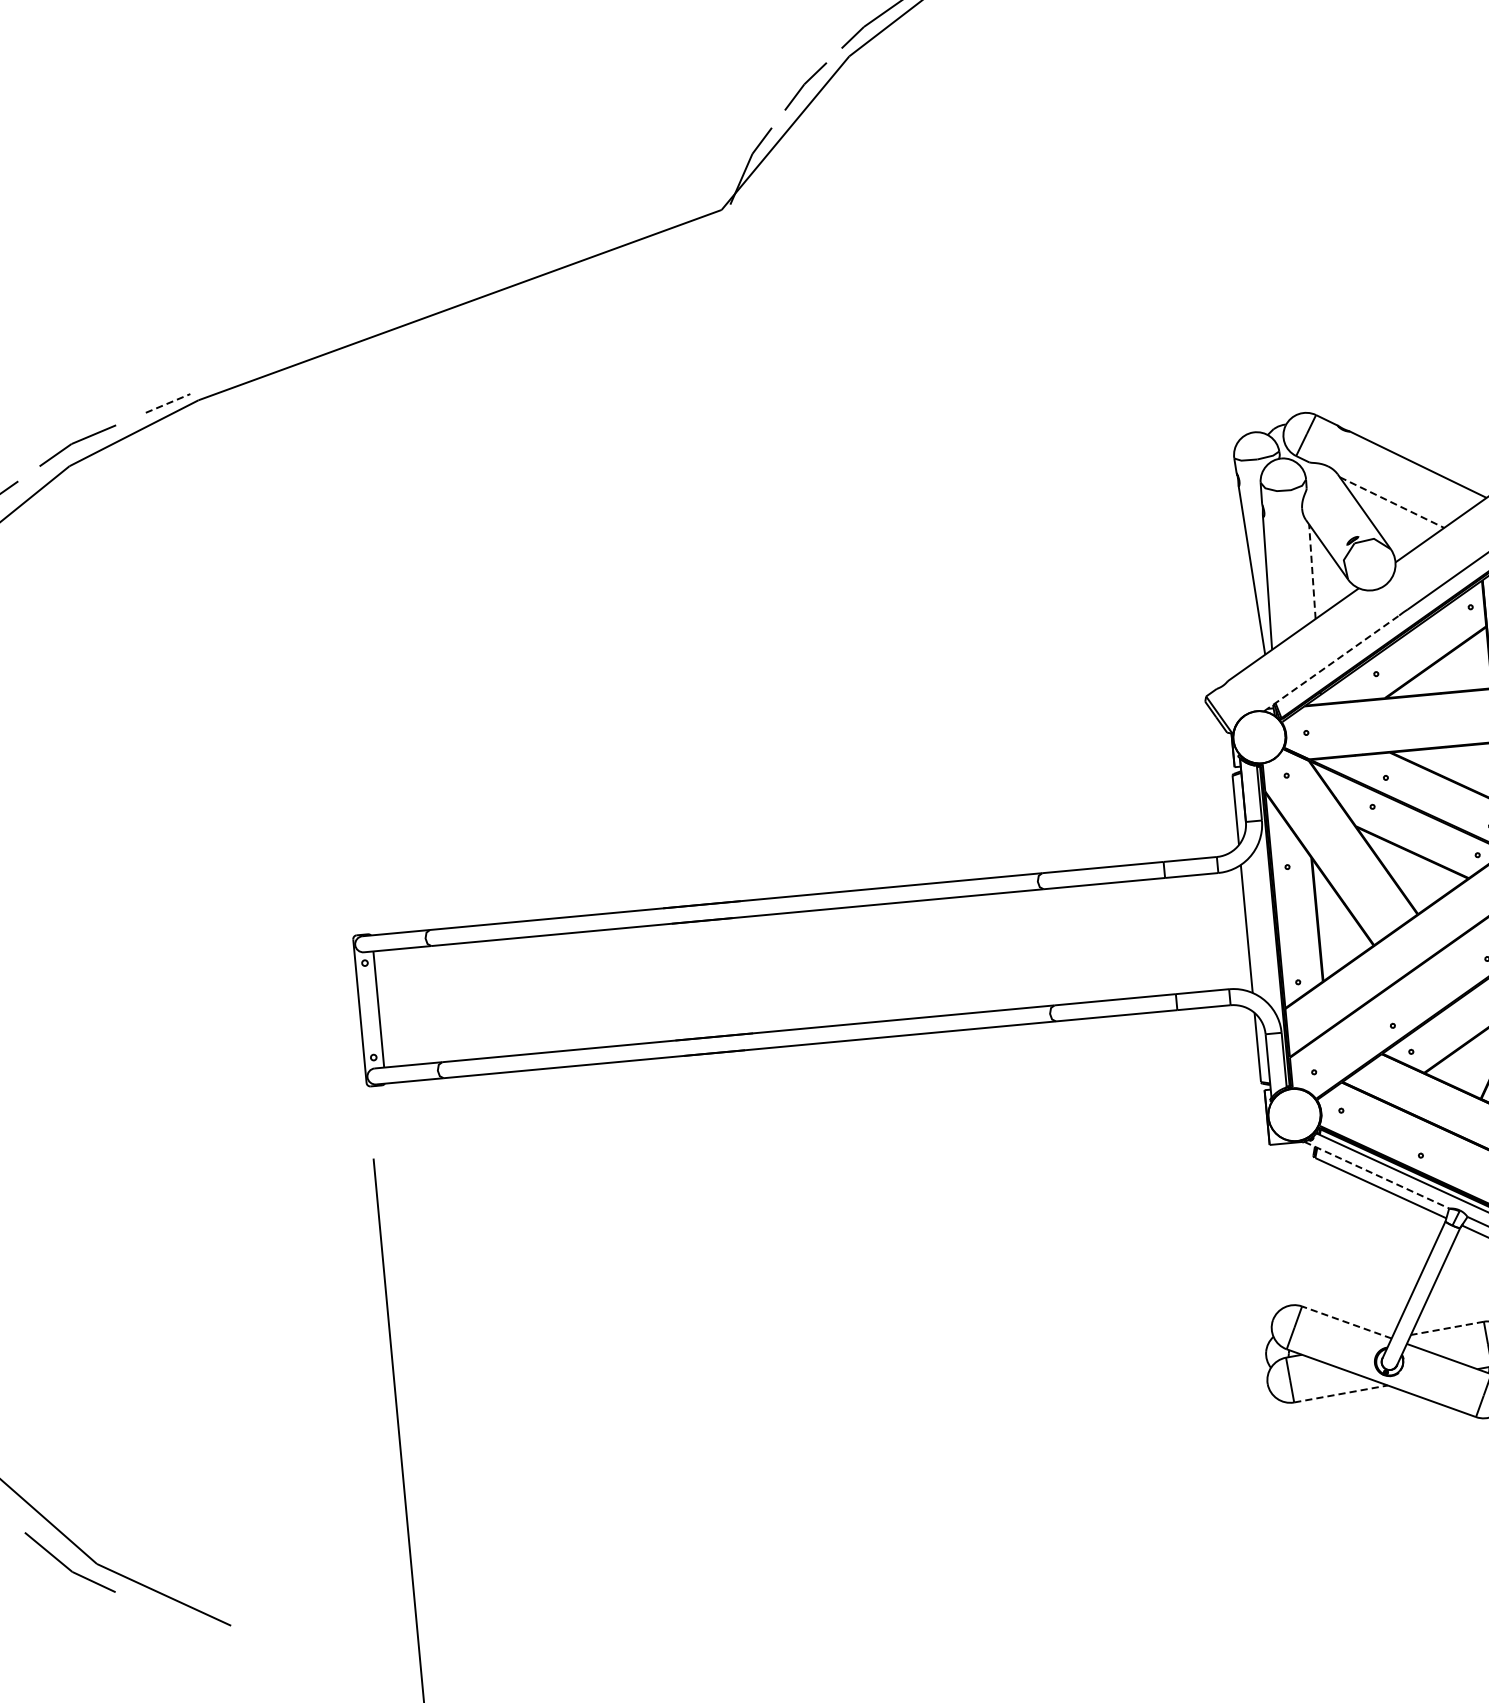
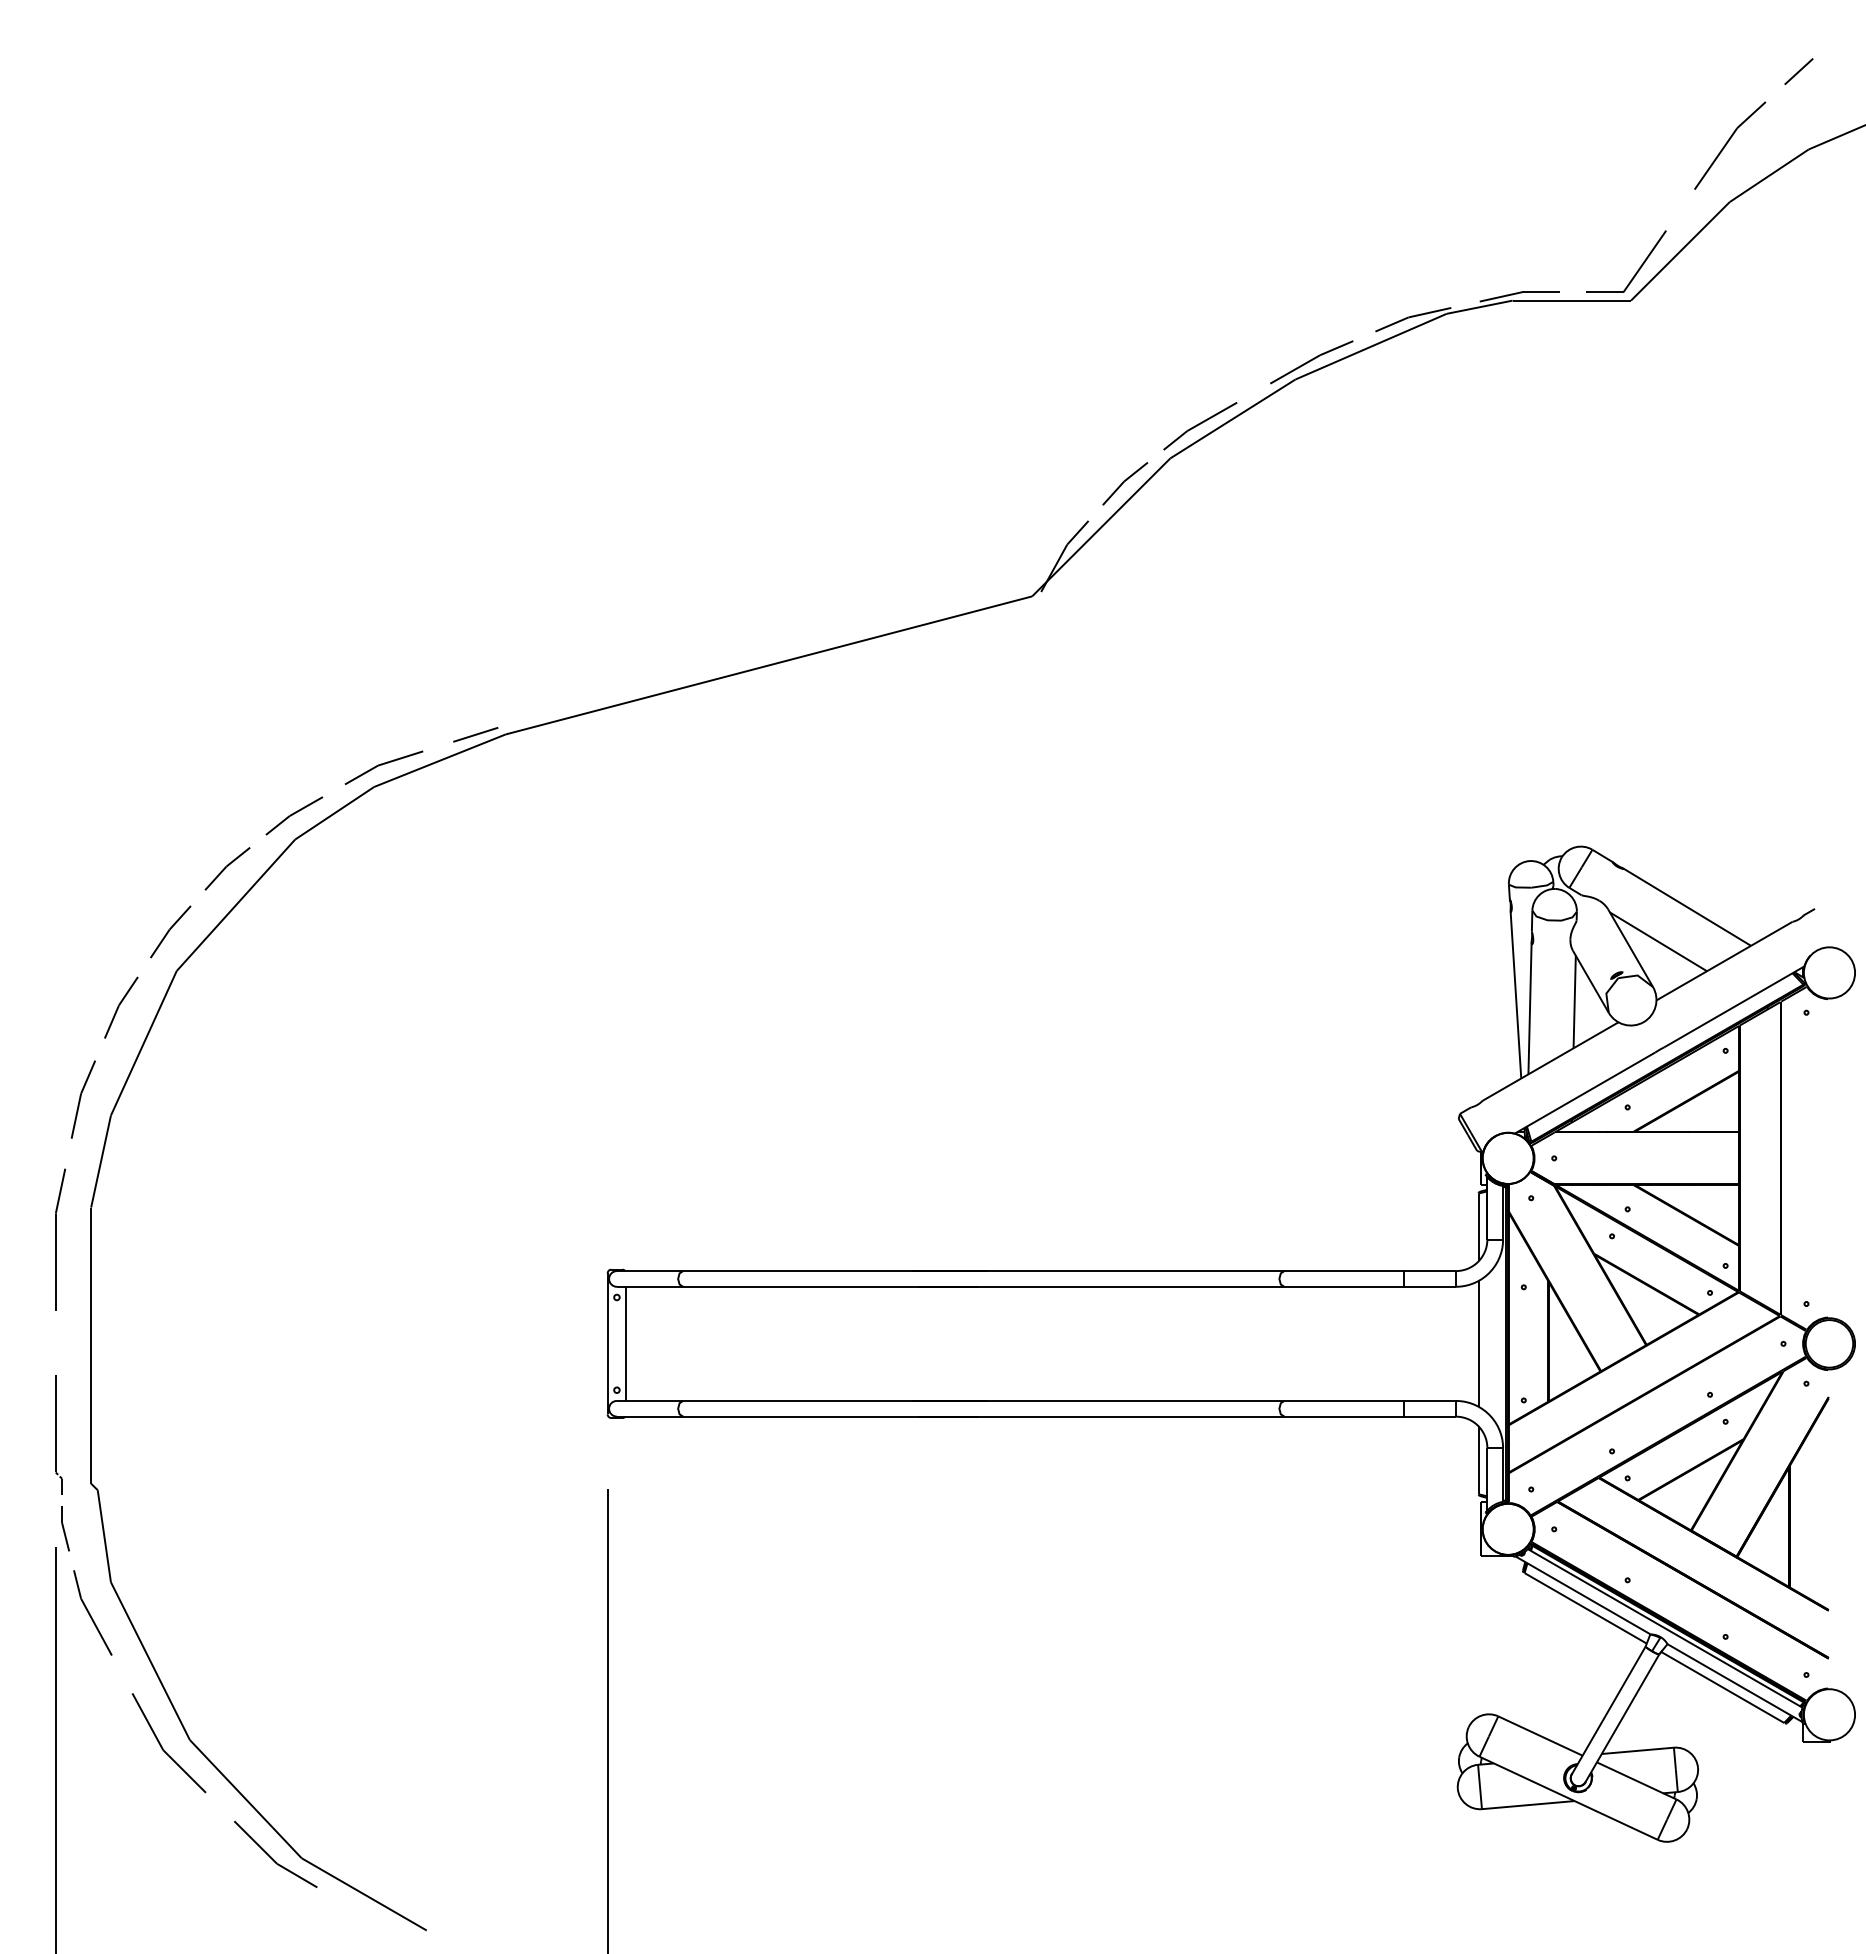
line: (167, 403) -> (475, 734), dashed -> solid
line: (1392, 502) -> (1658, 941), dashed -> solid
line: (1312, 571) -> (1574, 1001), dashed -> solid
line: (1332, 663) -> (1585, 1093), dashed -> solid
line: (1377, 1175) -> (1583, 1595), dashed -> solid
line: (1346, 1322) -> (1540, 1736), dashed -> solid
line: (1447, 1328) -> (1637, 1750), dashed -> solid
line: (1341, 1394) -> (1528, 1805), dashed -> solid

